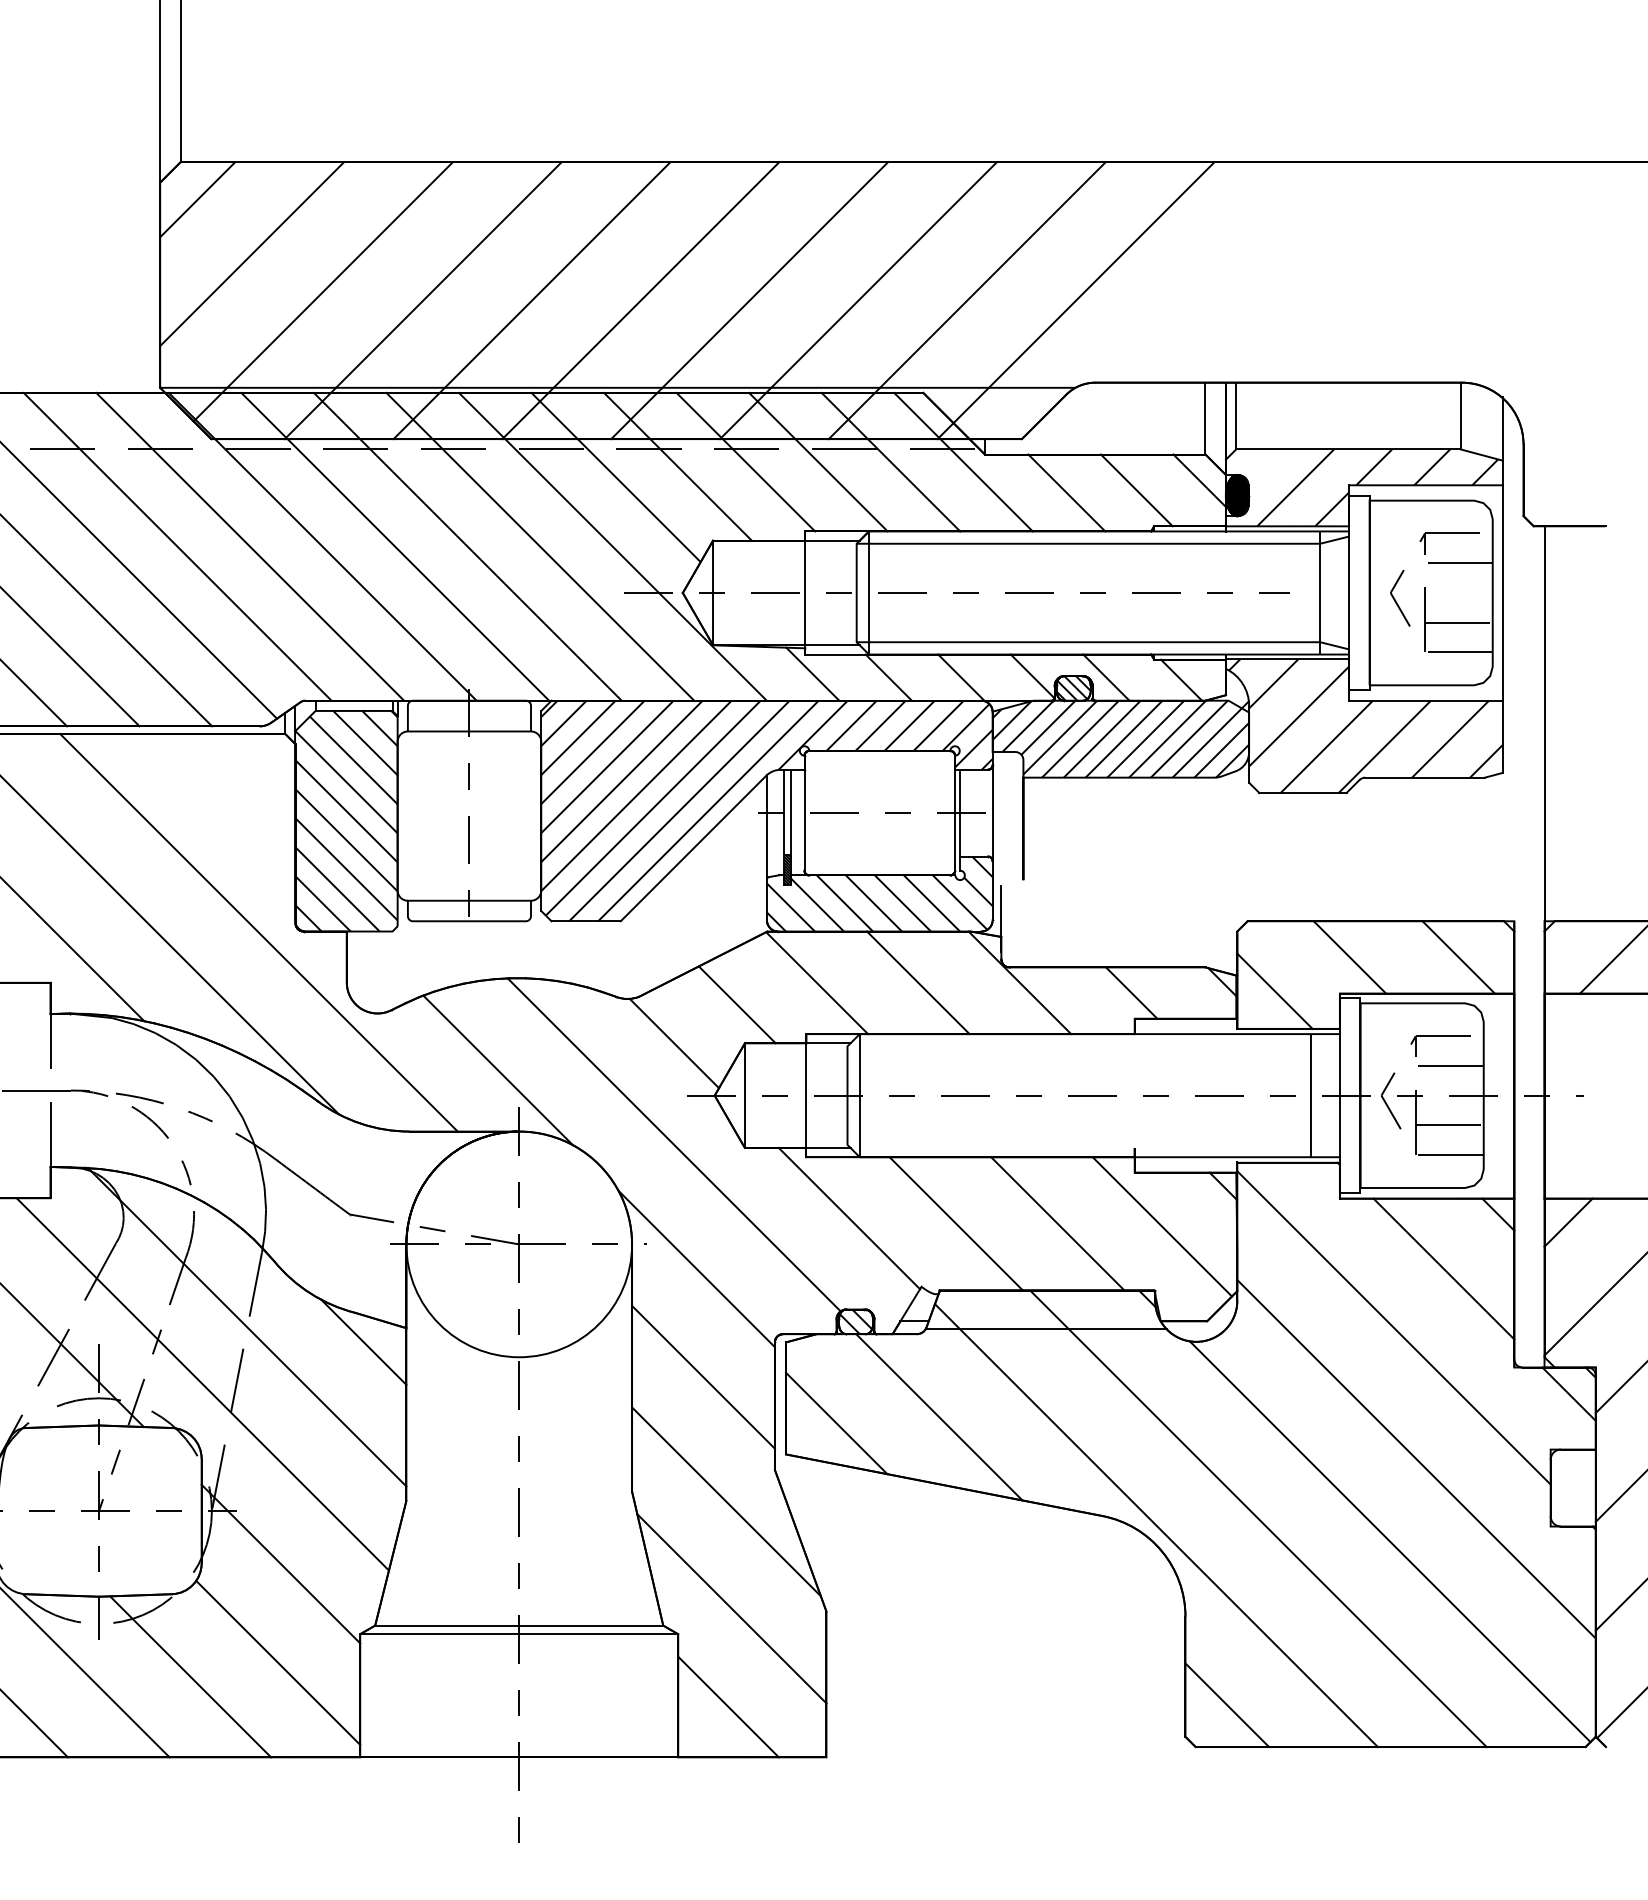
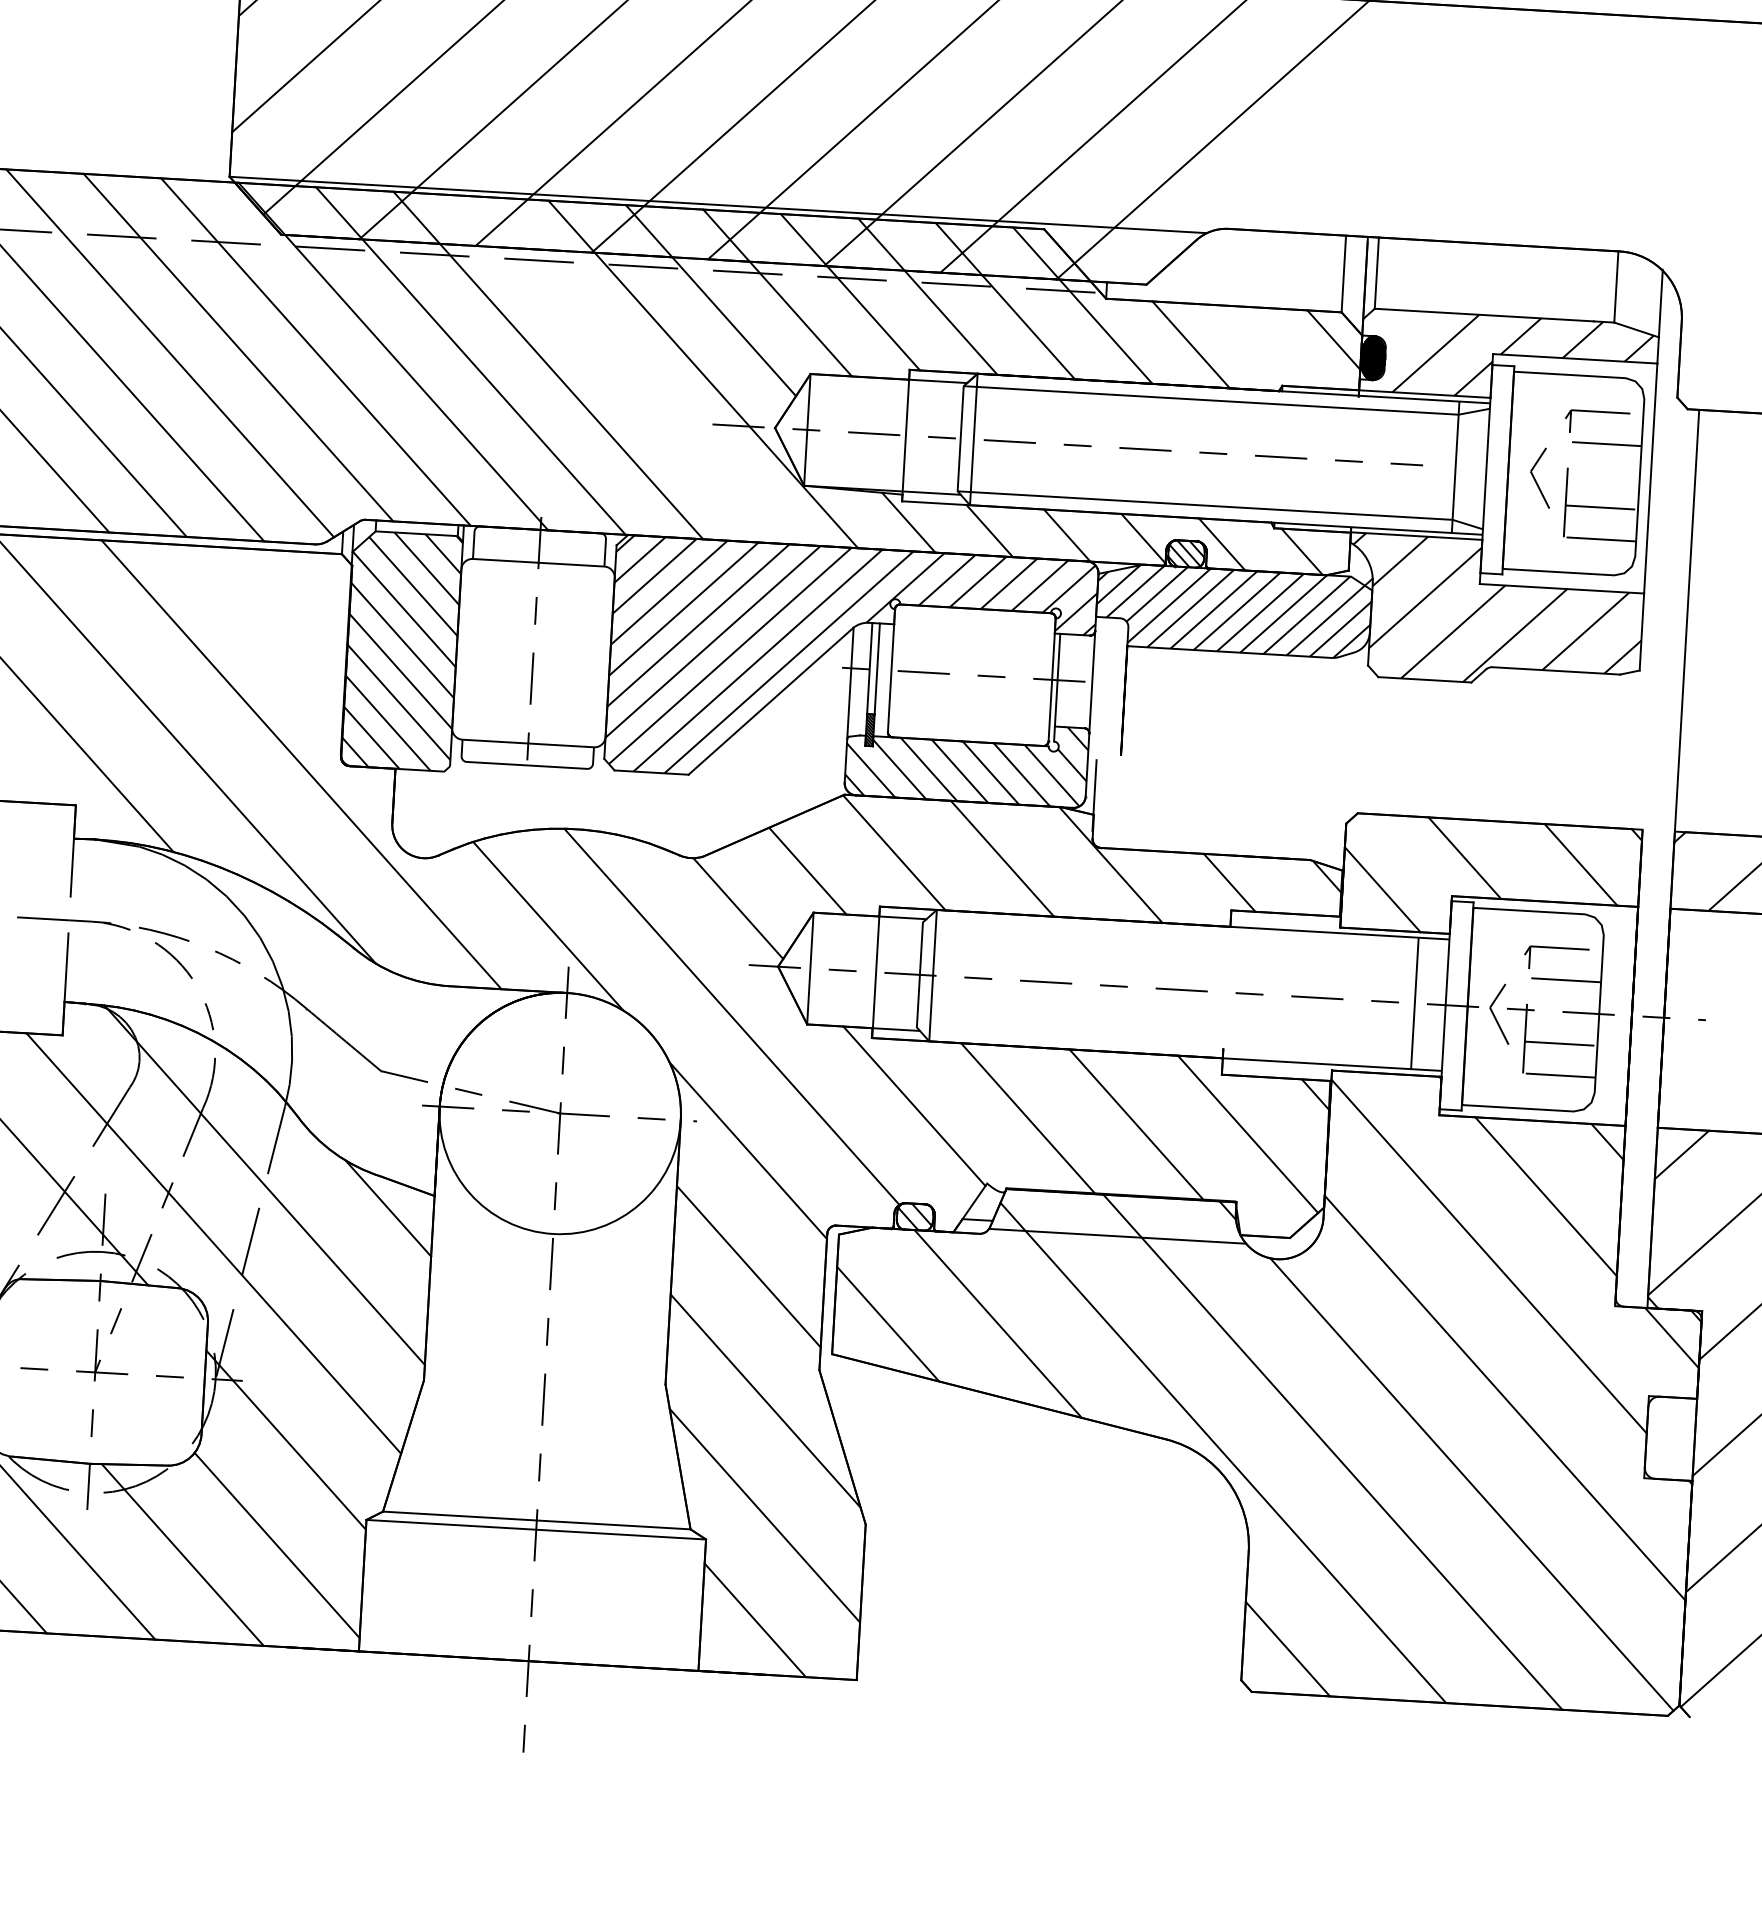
line: (1136, 490) -> (1265, 346), removed
line: (540, 546) -> (625, 369), removed

